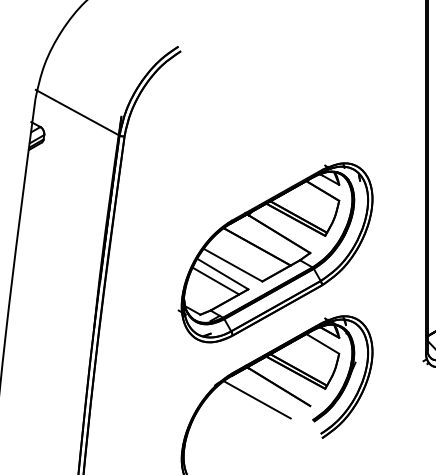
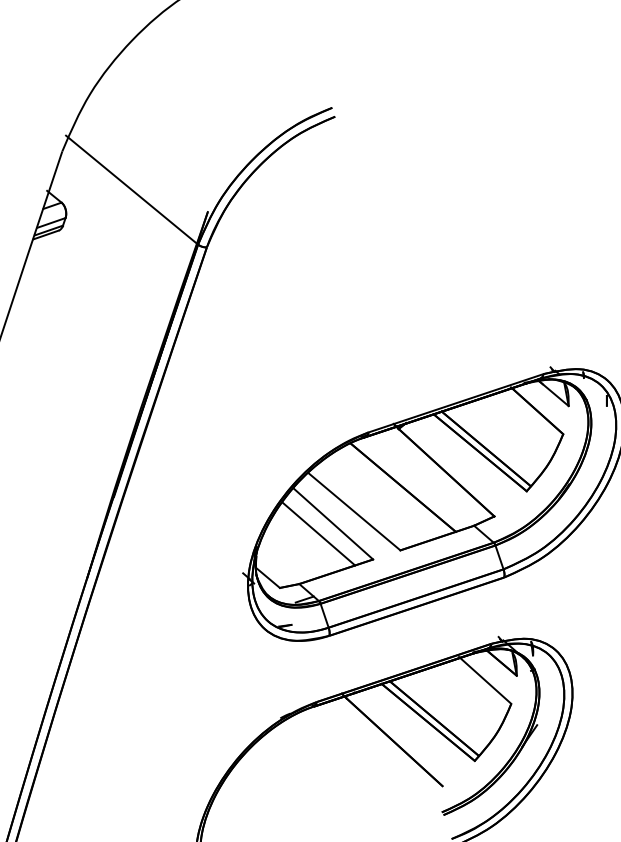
line: (256, 399) -> (350, 756), removed

